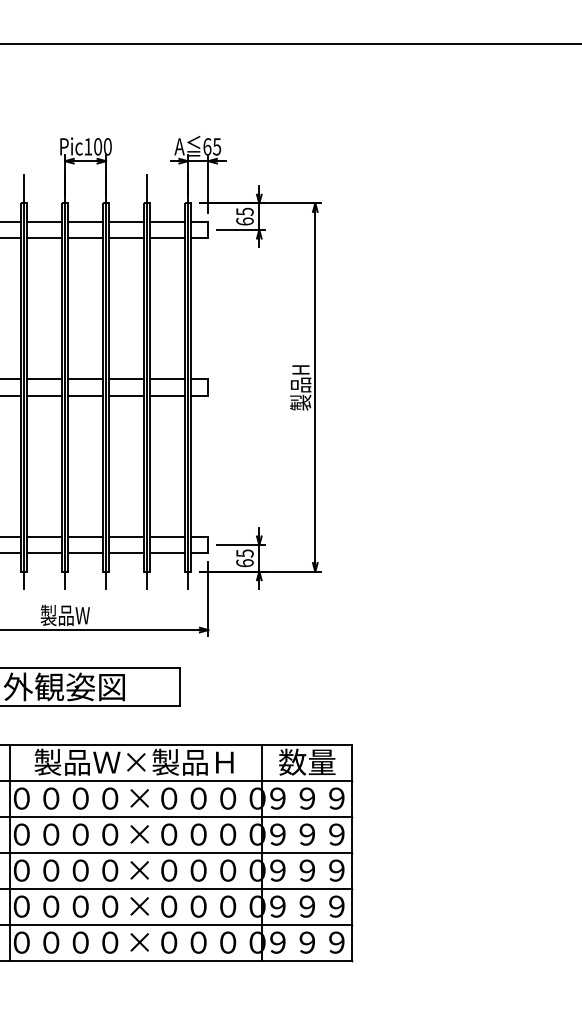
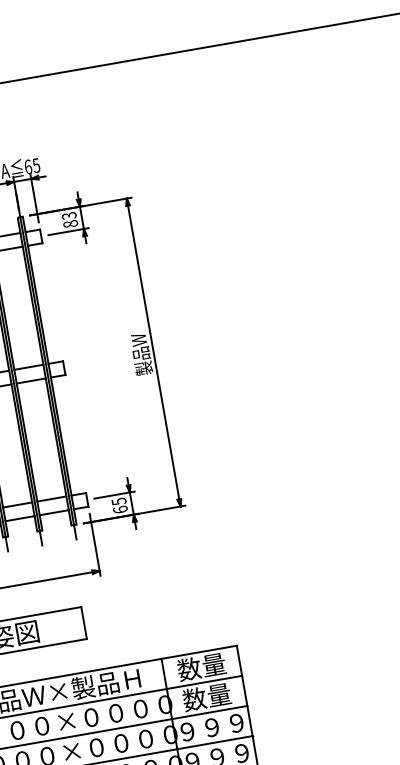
text: (244, 216) -> (69, 219), 65 -> 83
text: (300, 386) -> (141, 353), 製品H -> 製品W
text: (307, 797) -> (206, 696), ９９９ -> 数量

